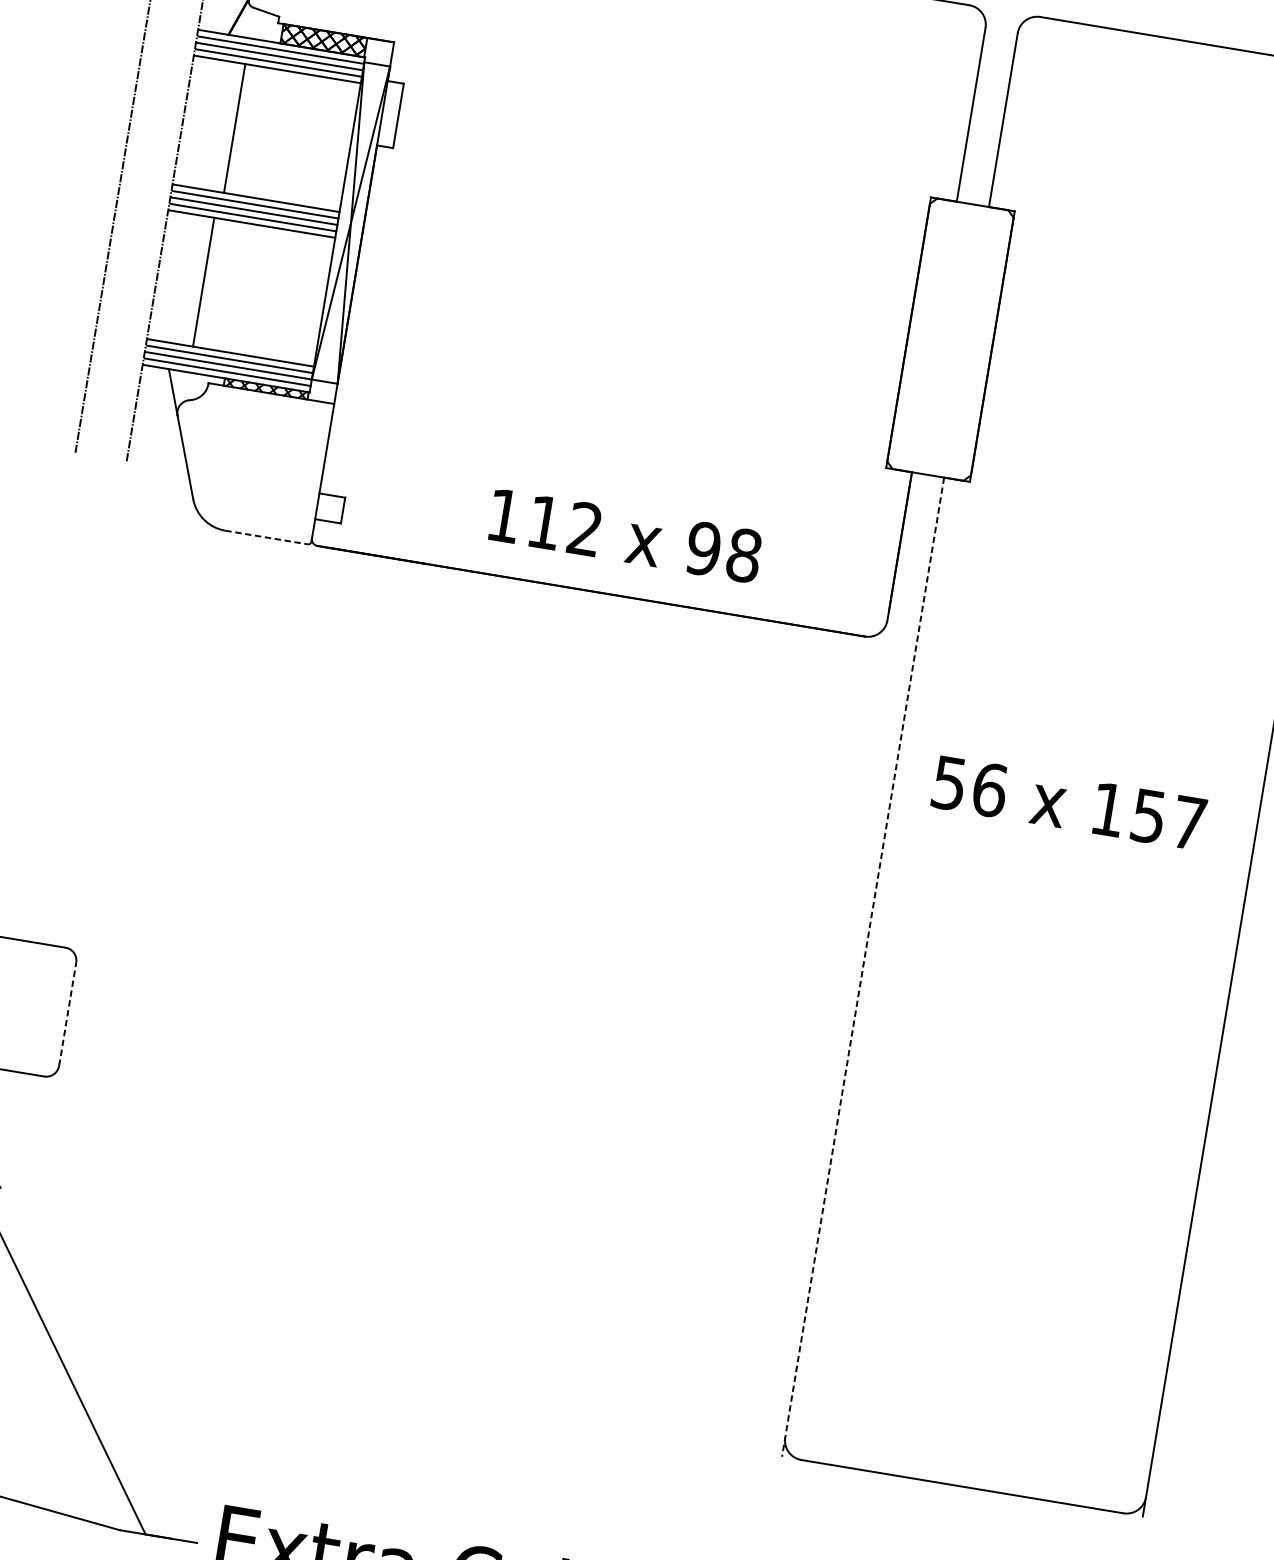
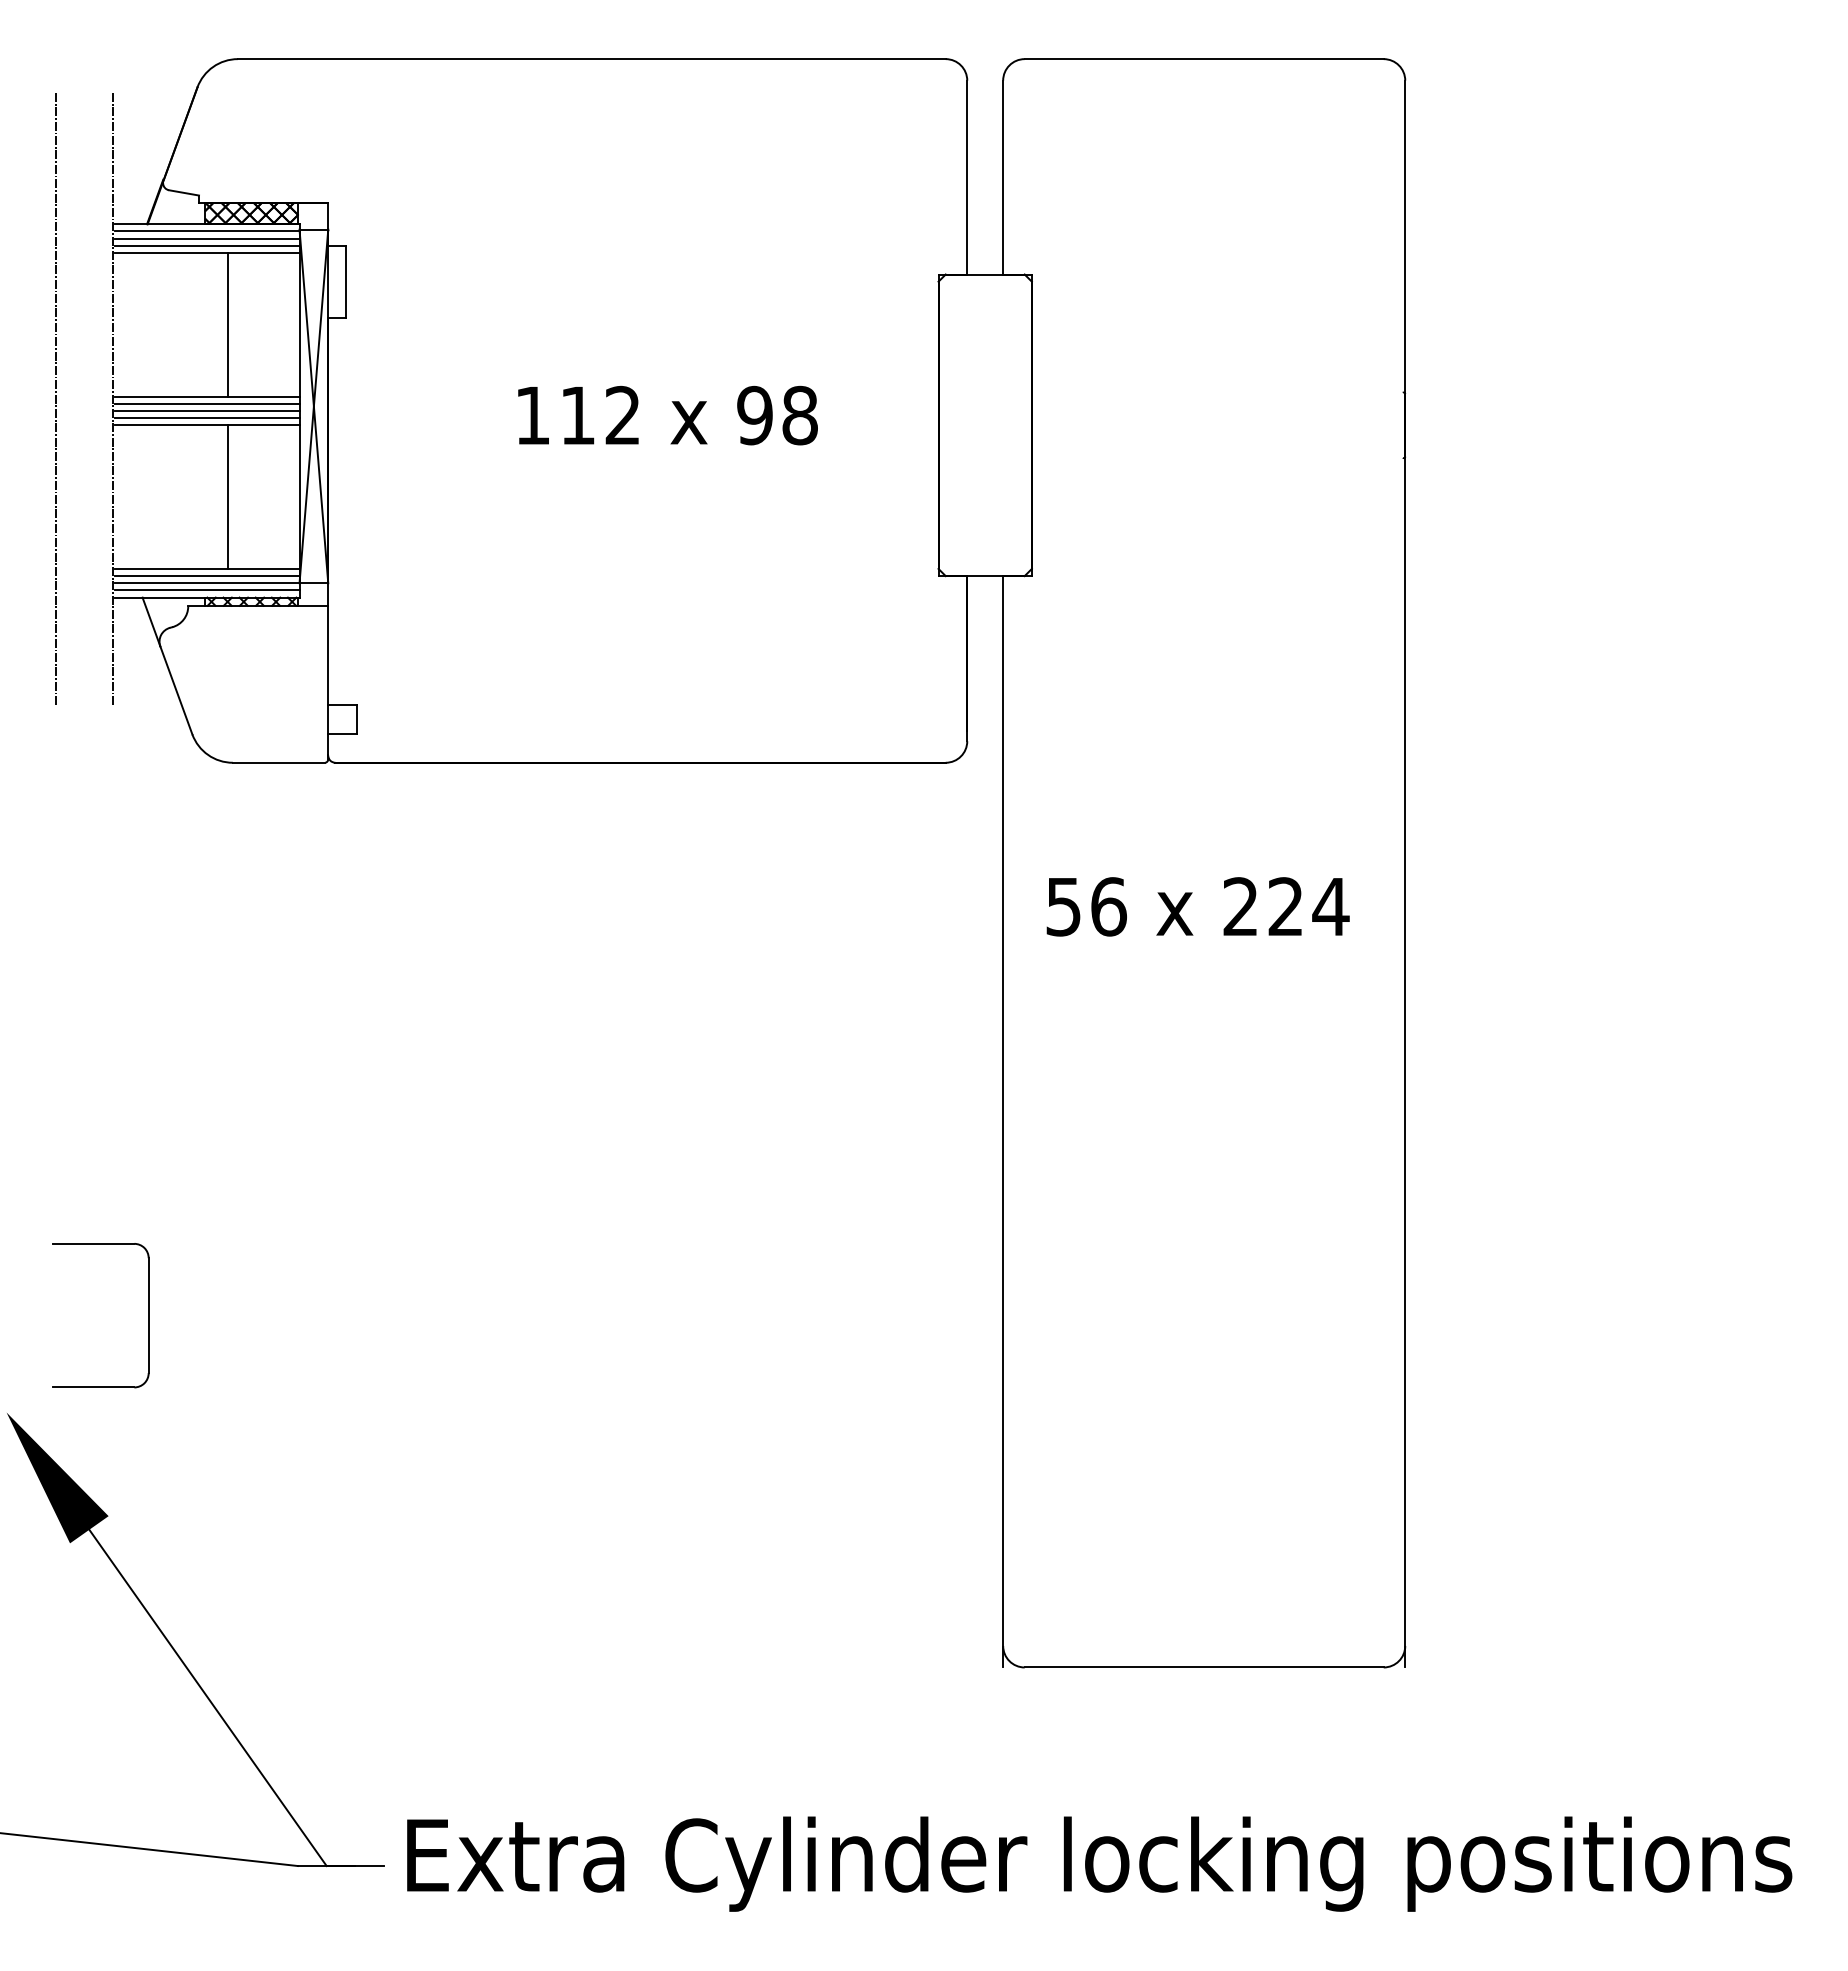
line: (234, 128) -> (227, 324), moved
line: (203, 281) -> (227, 496), moved
text: (625, 535) -> (667, 415), moved
line: (267, 537) -> (279, 762), dashed -> solid
text: (1149, 816) -> (1286, 906), 157 -> 224
line: (863, 966) -> (1003, 1121), dashed -> solid
line: (67, 1014) -> (148, 1315), dashed -> solid

